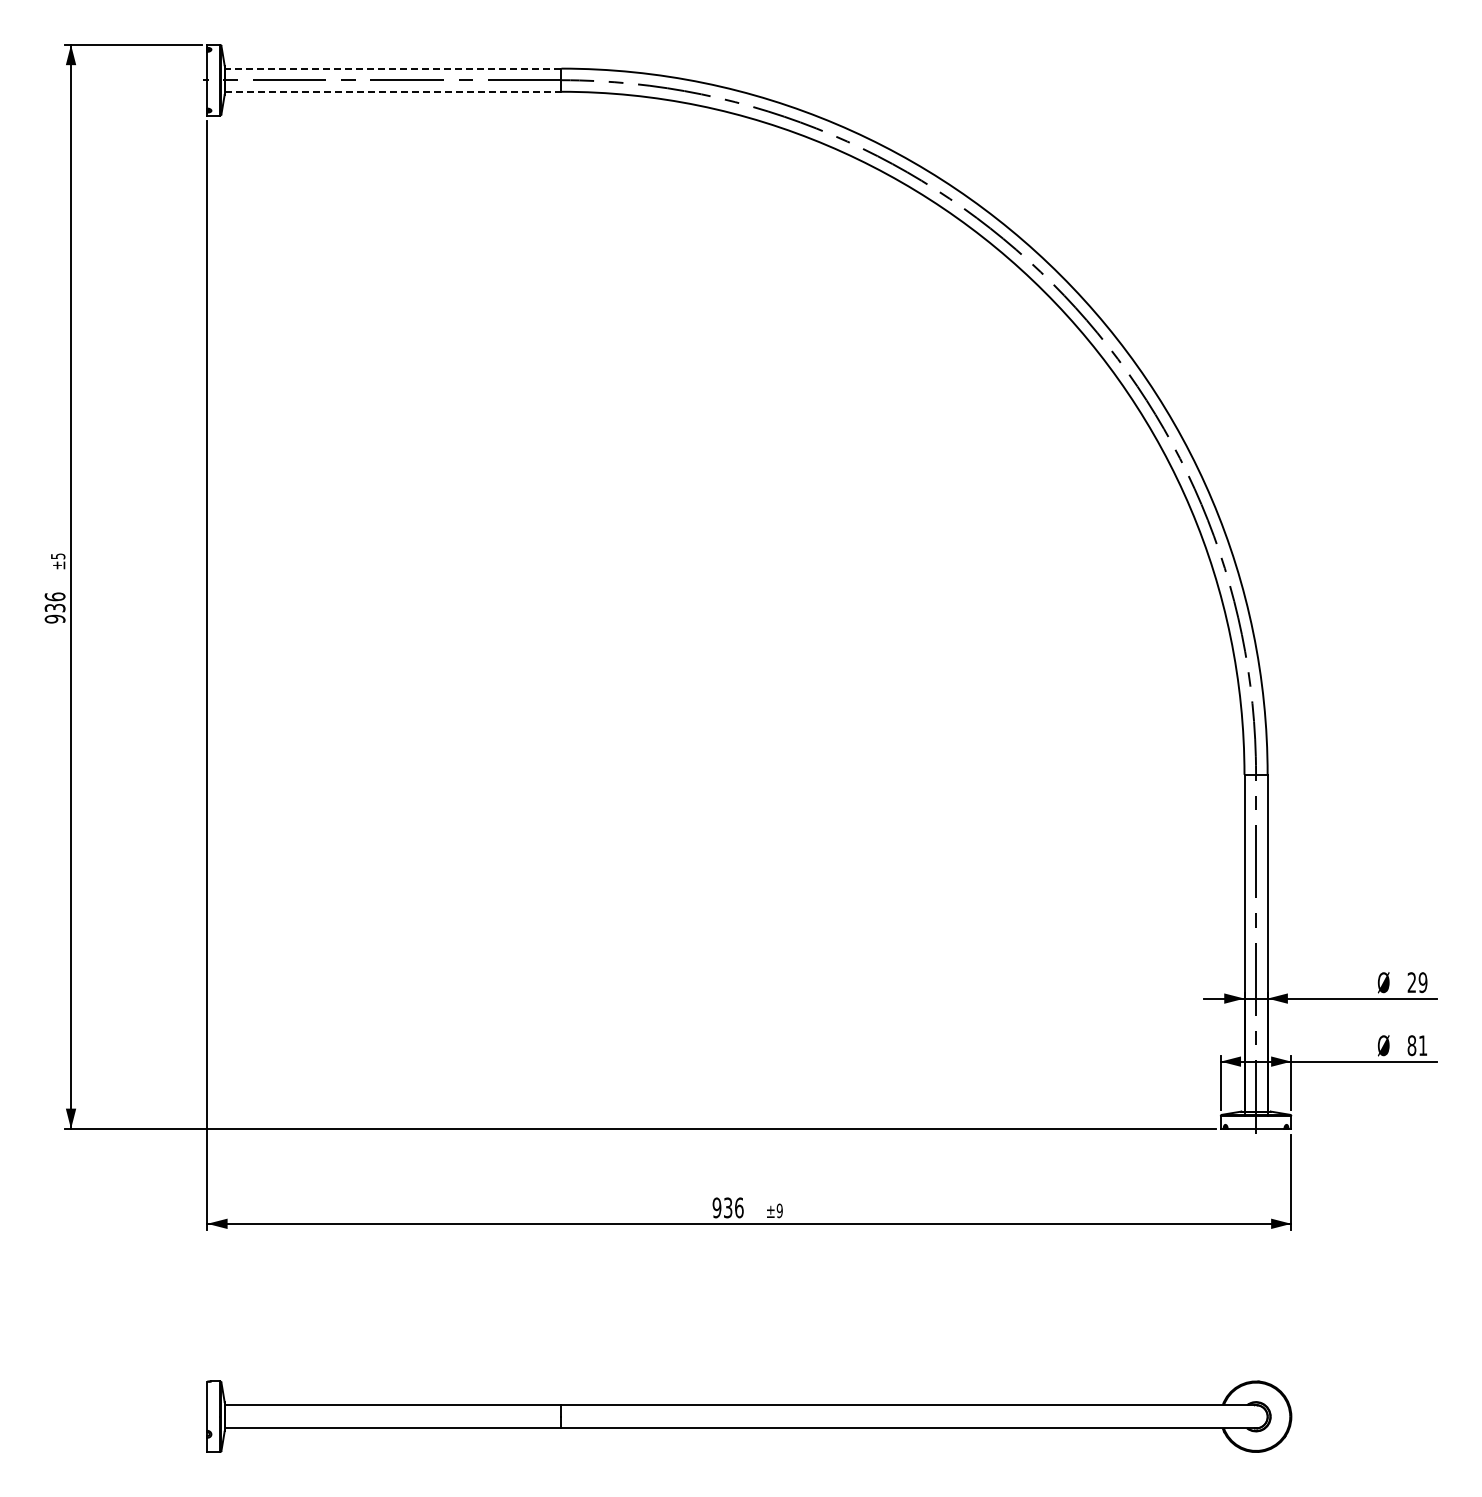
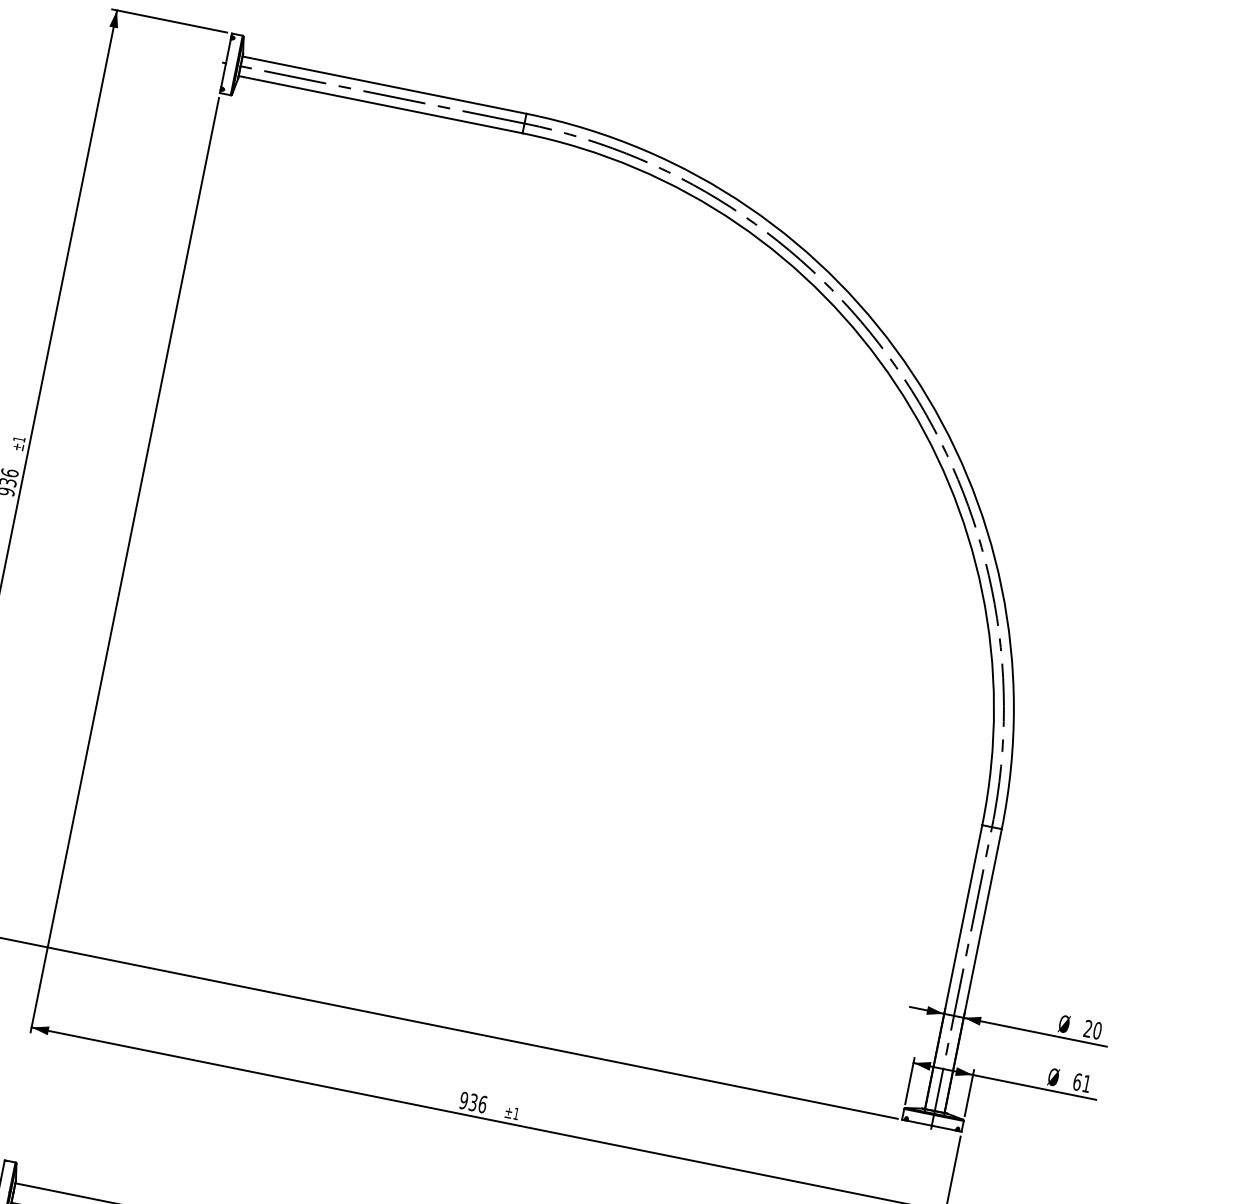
line: (392, 68) -> (384, 84), dashed -> solid
line: (393, 91) -> (381, 104), dashed -> solid
text: (58, 556) -> (19, 439), ±5 -> ±1
text: (1422, 982) -> (1097, 1030), 29 -> 20
text: (1411, 1045) -> (1077, 1081), 81 -> 61
text: (779, 1210) -> (516, 1113), ±9 -> ±1

